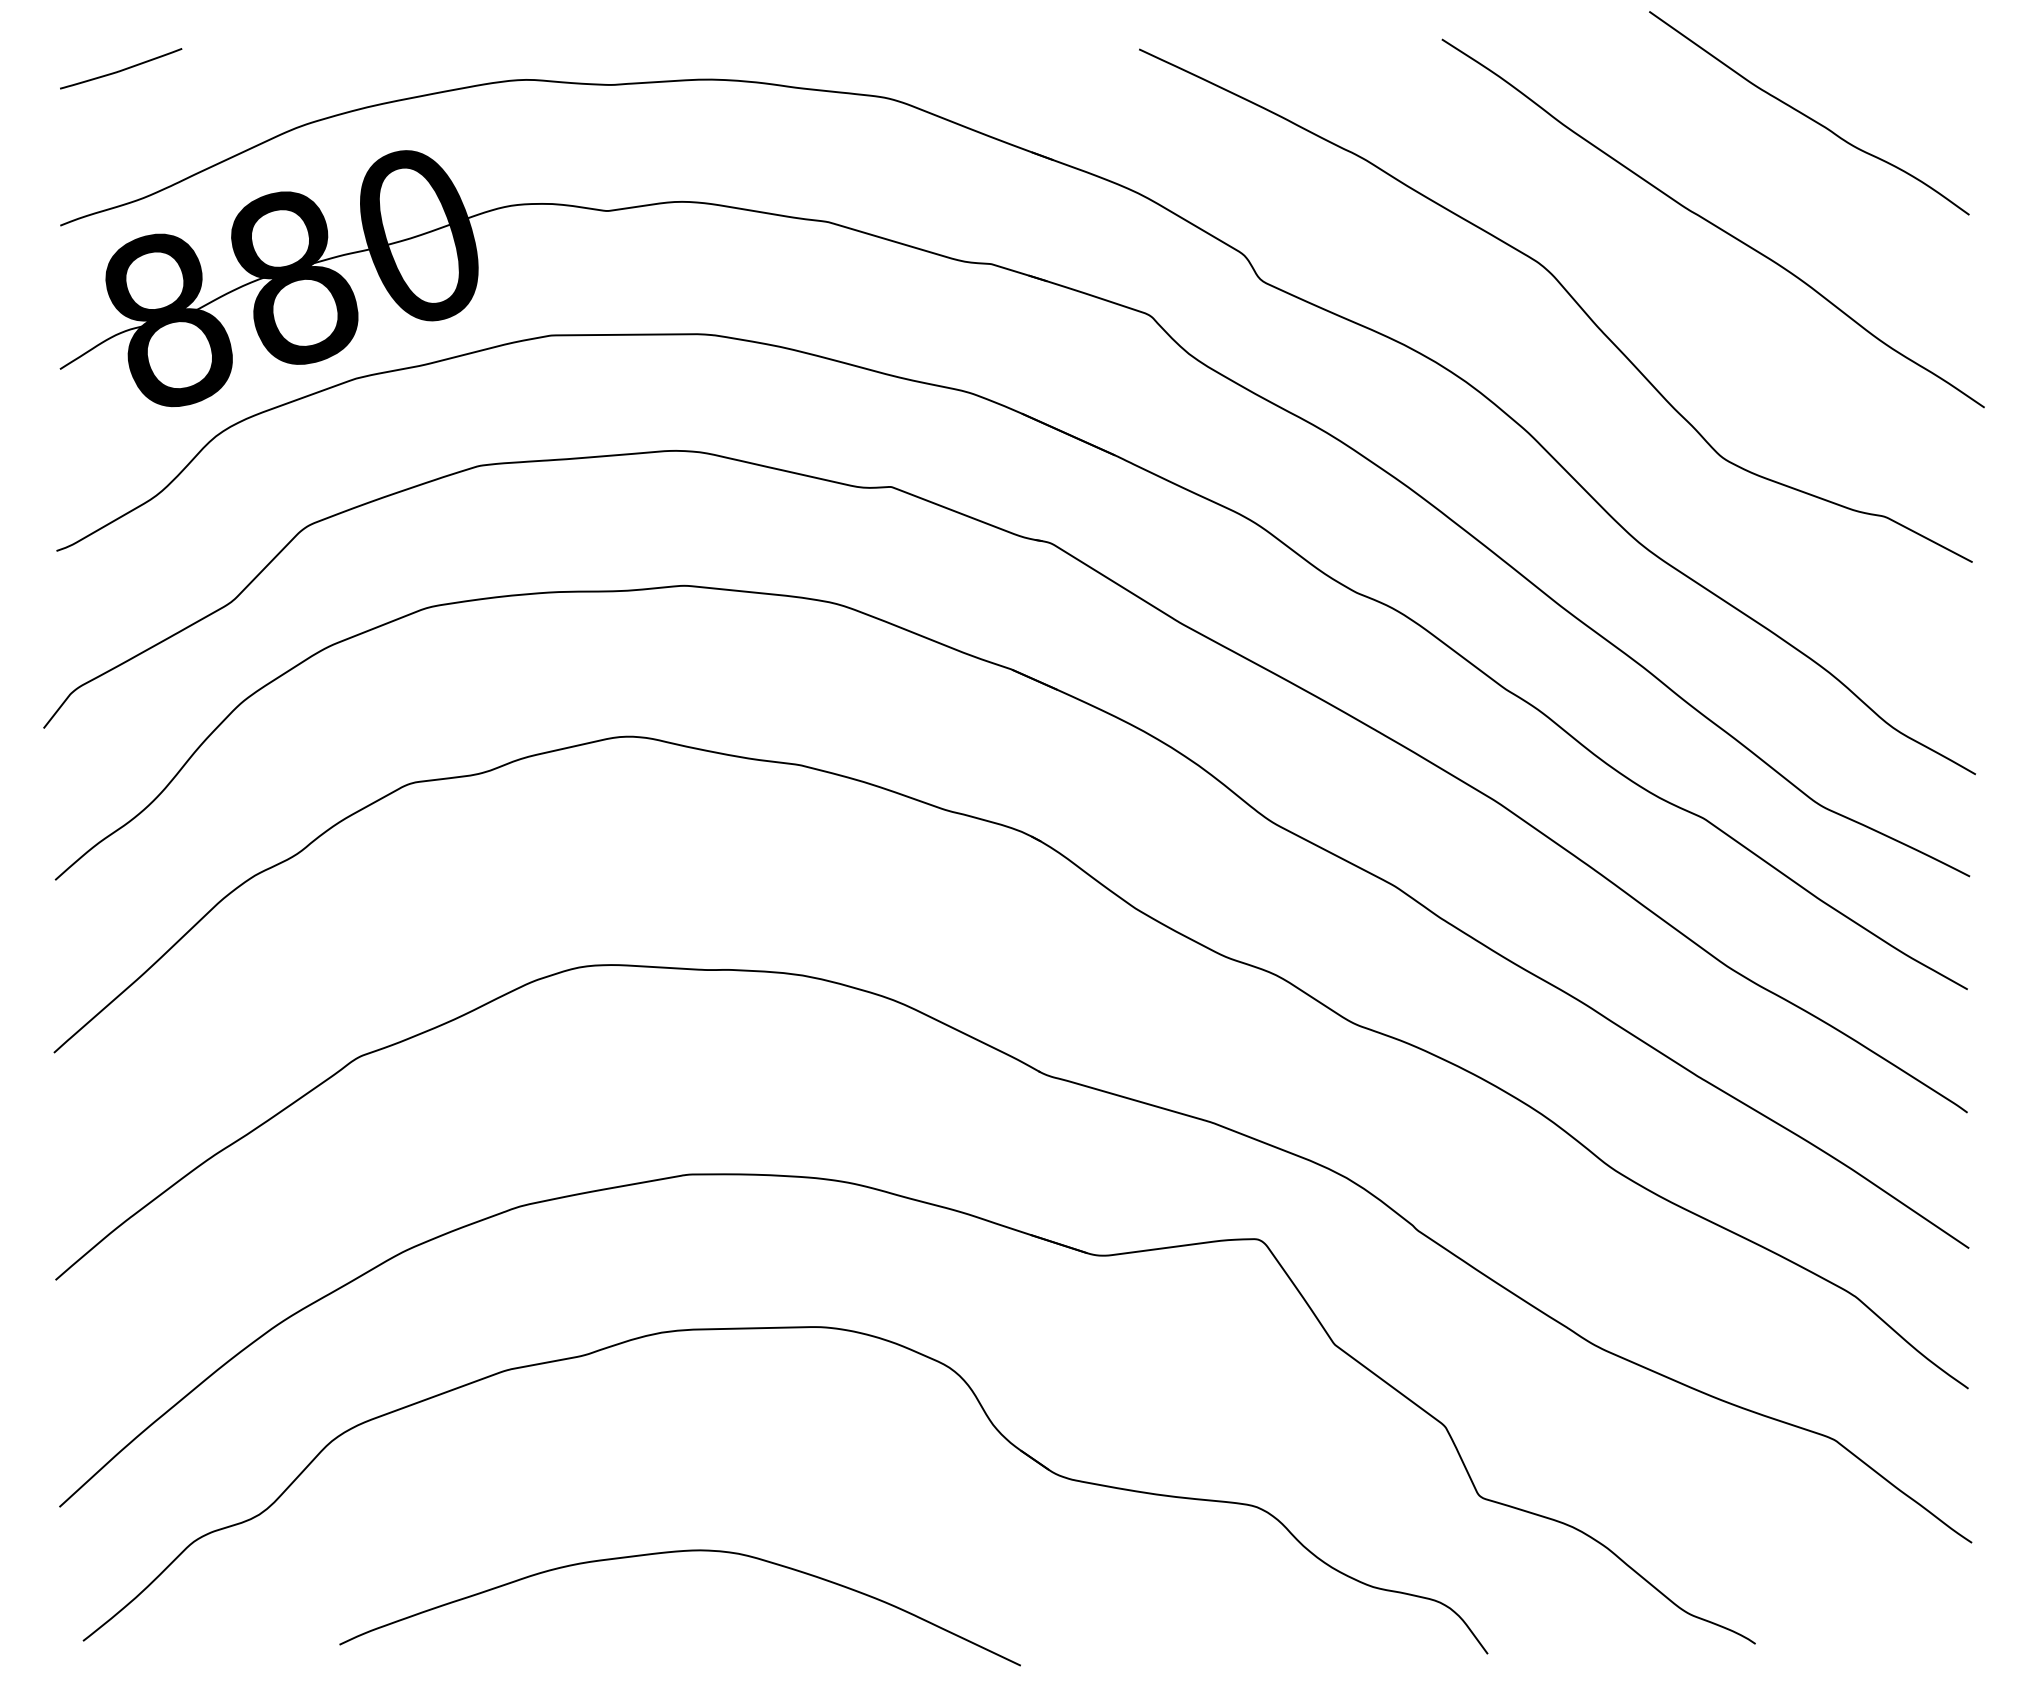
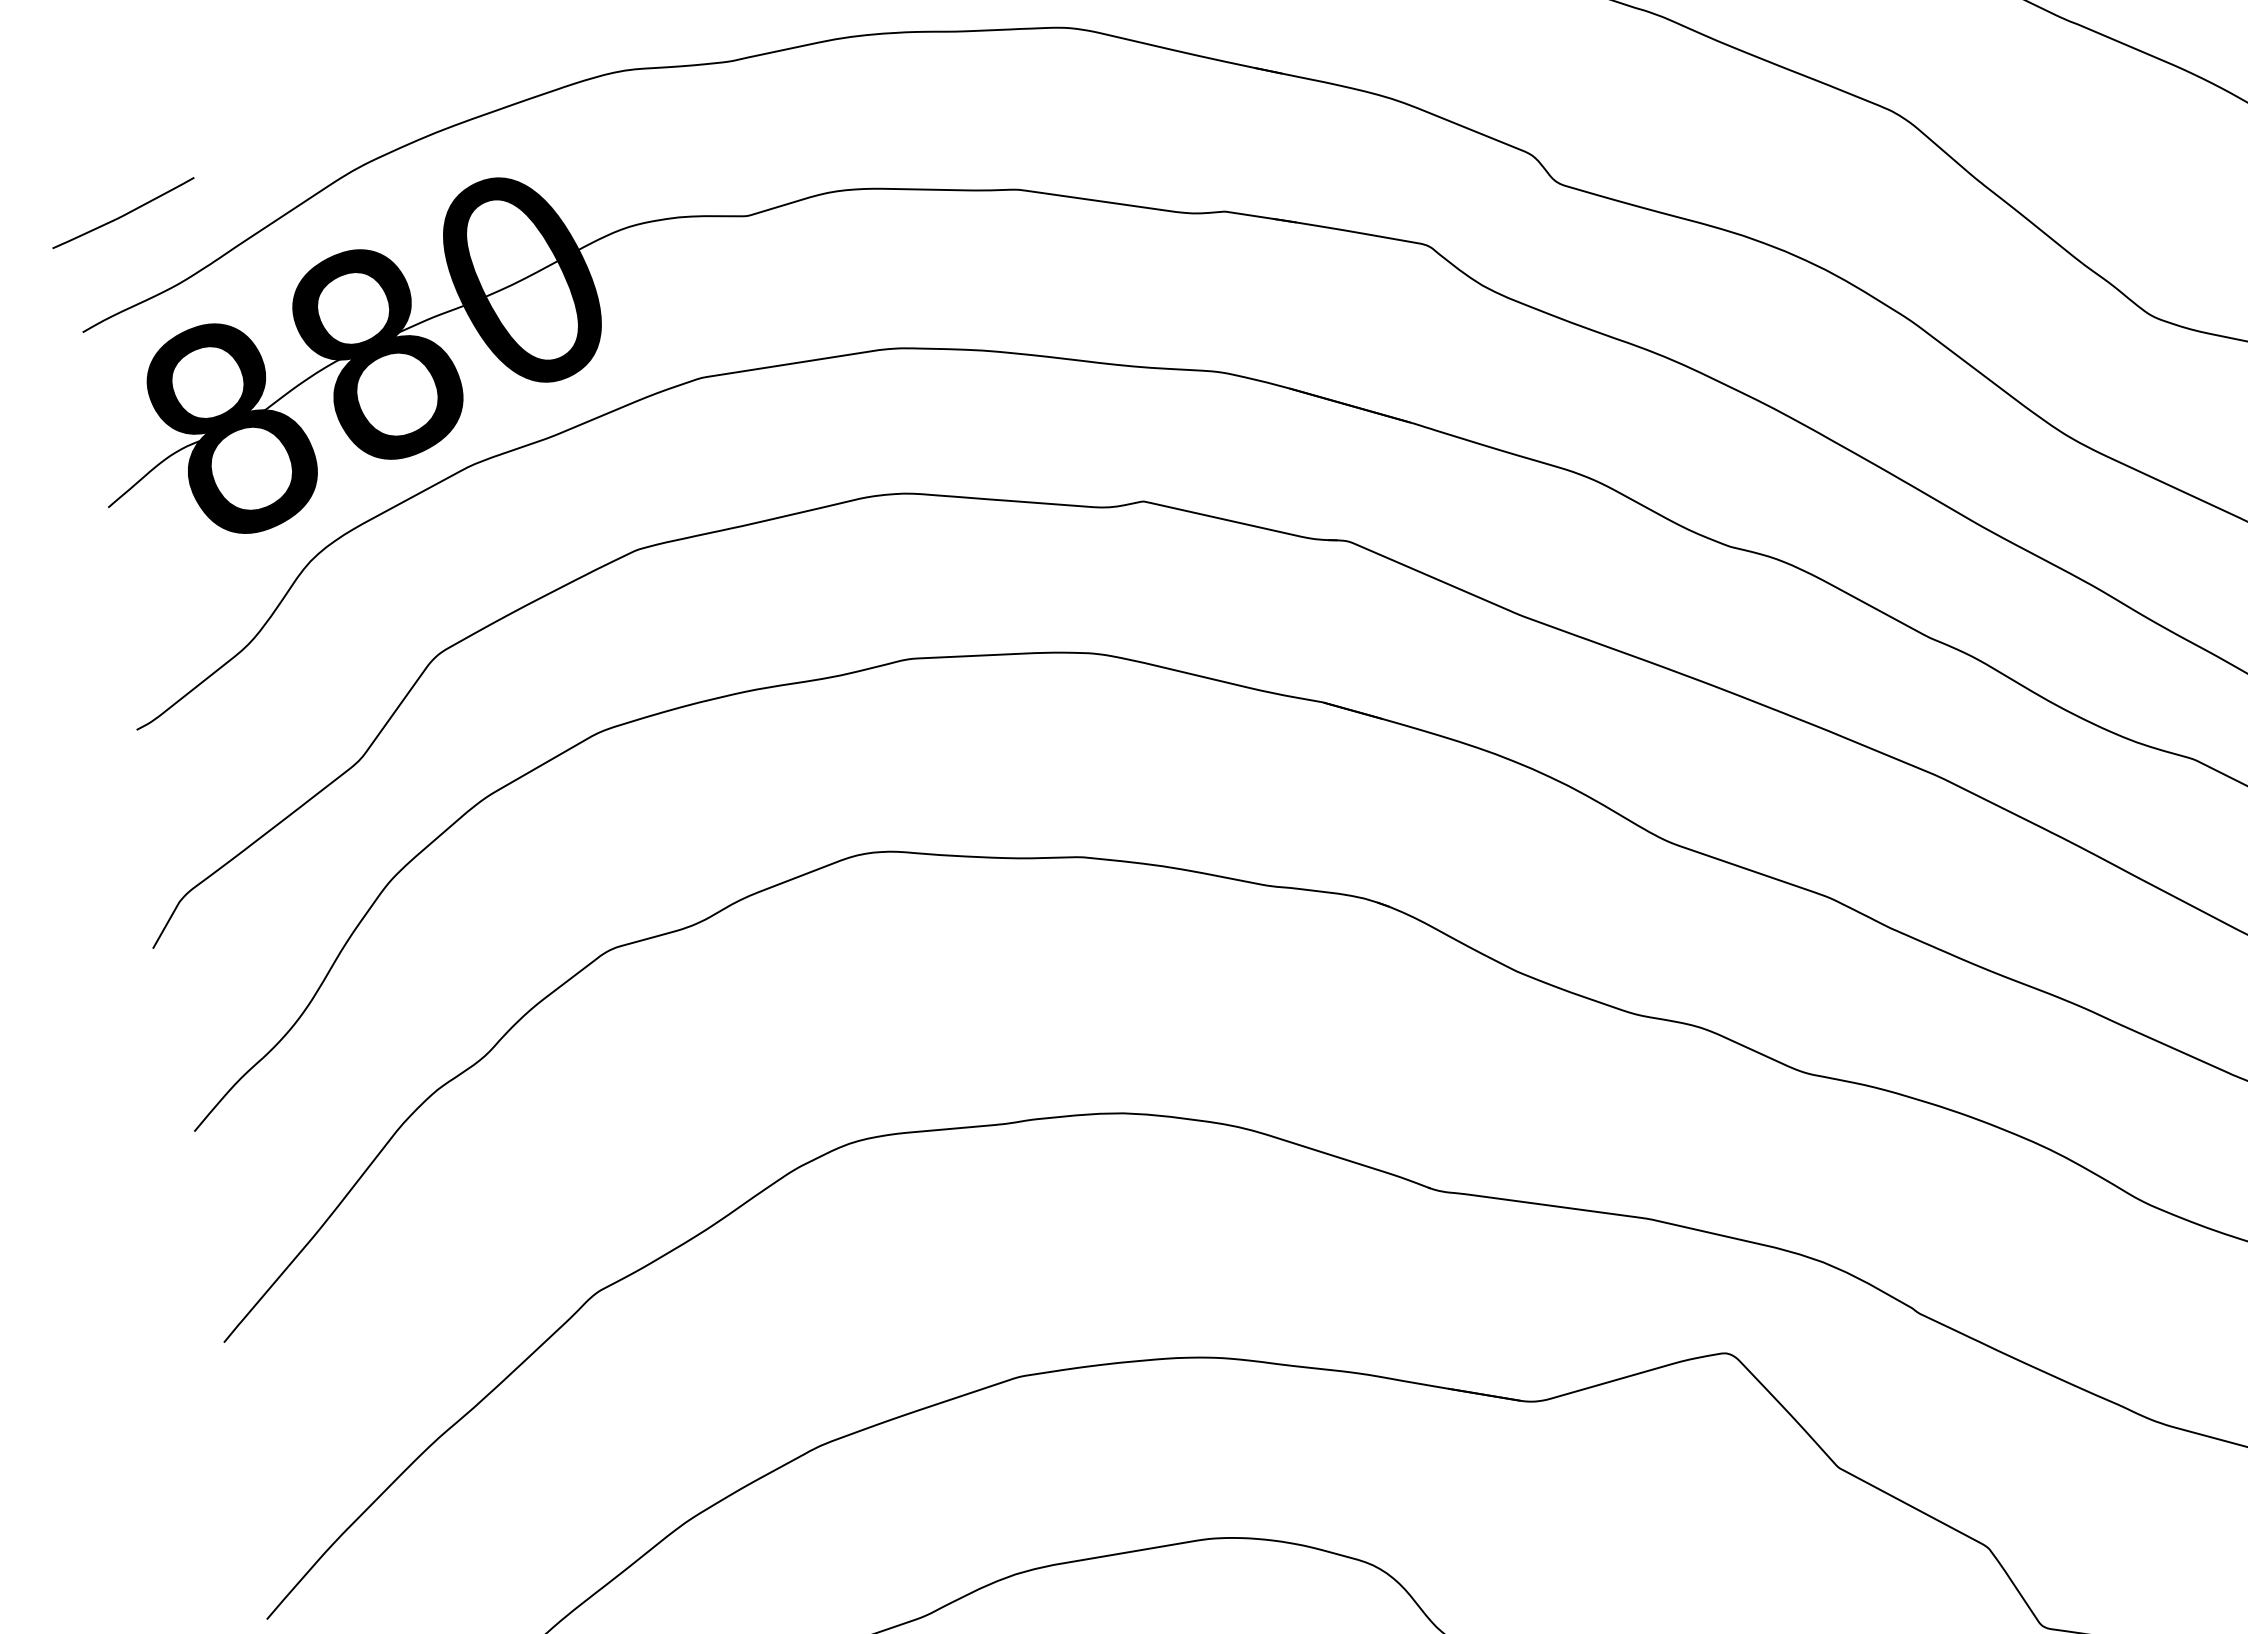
curve: (121, 69) -> (124, 213), moved

